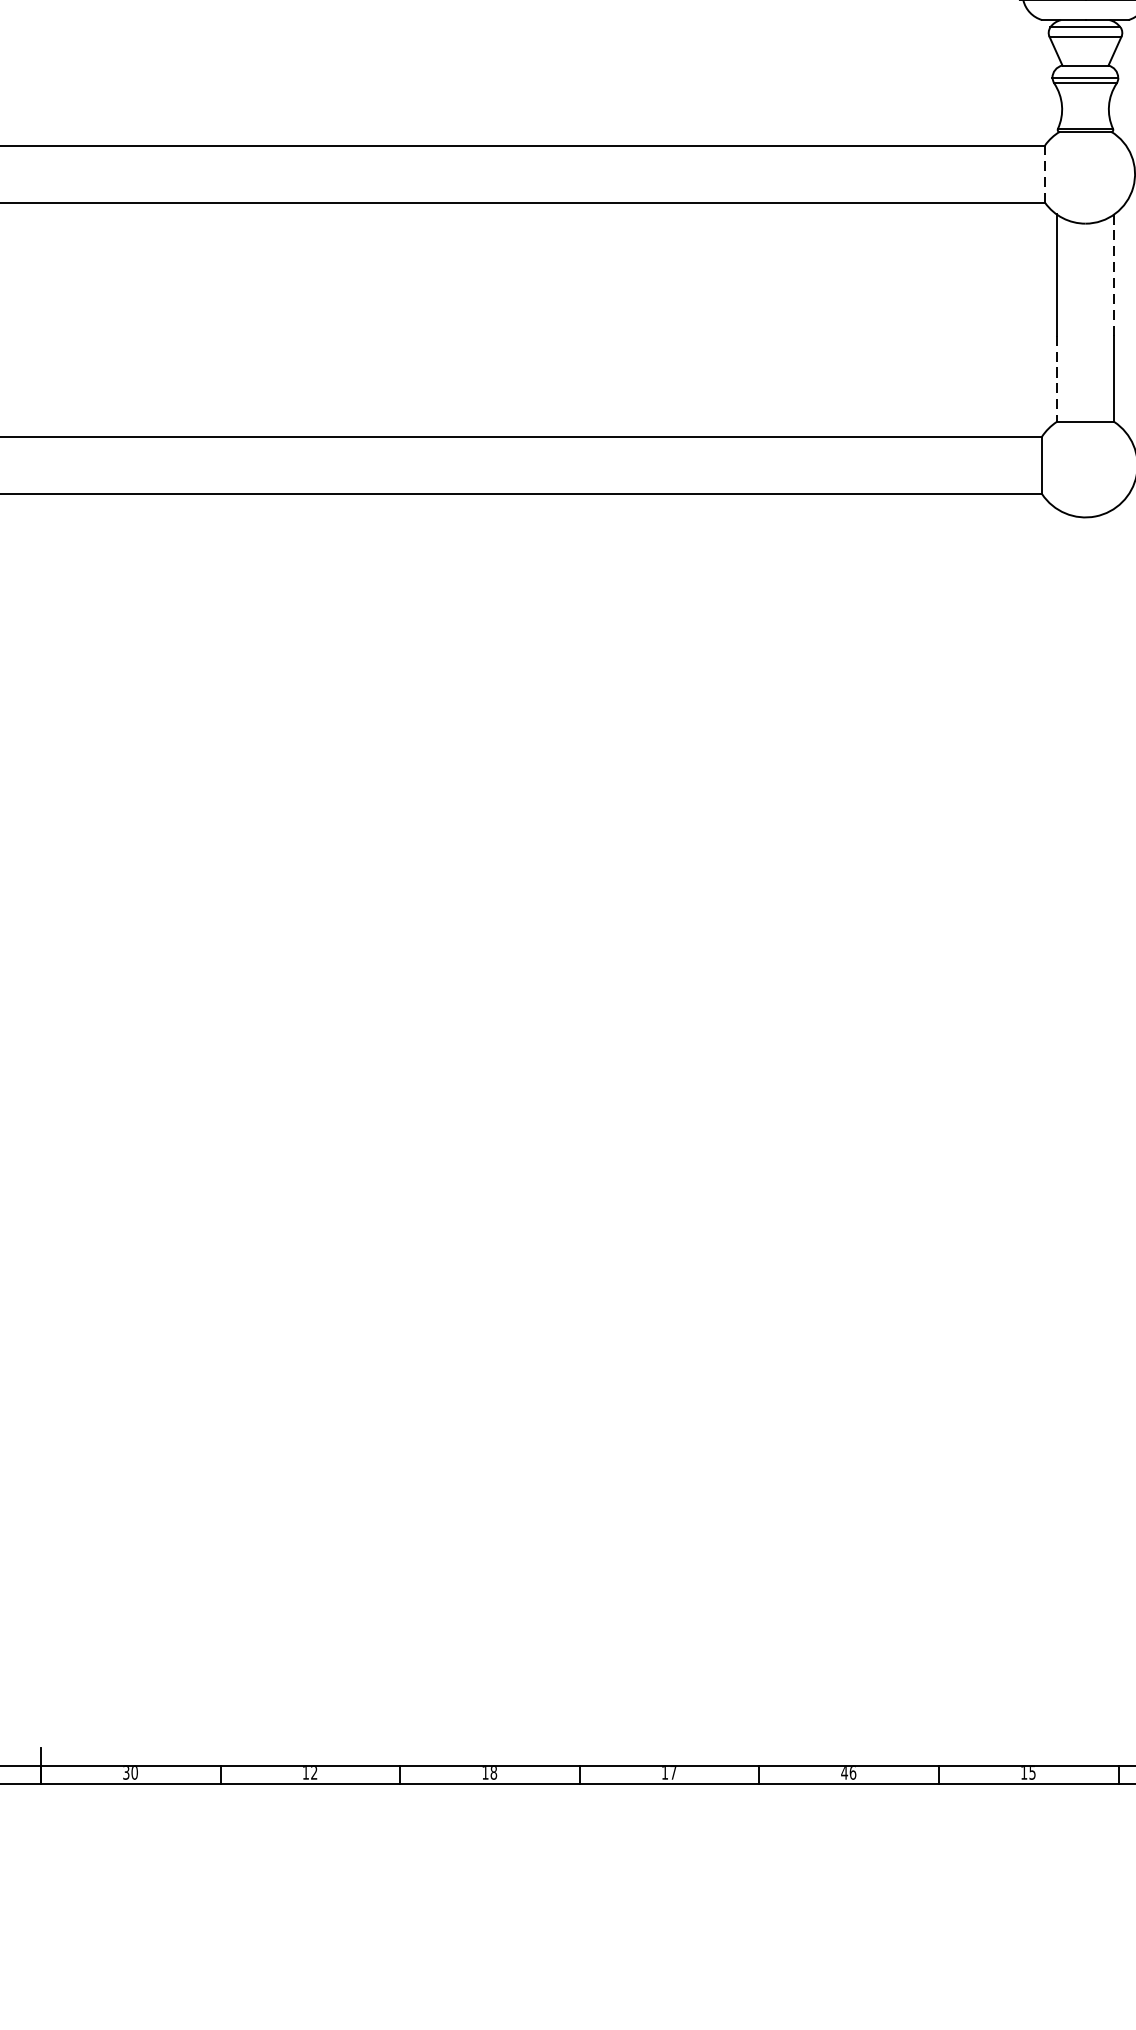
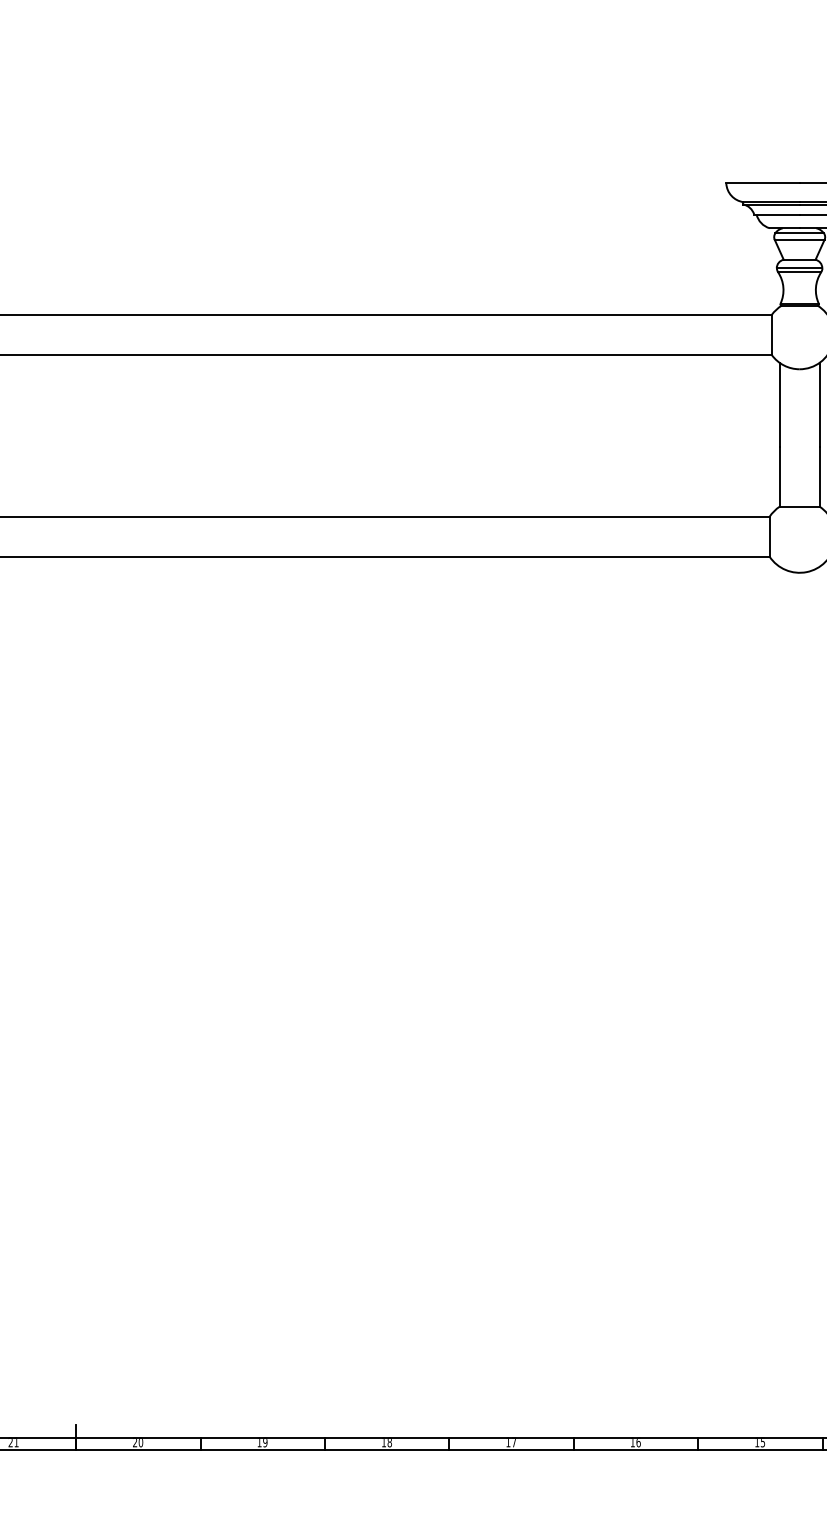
line: (1044, 173) -> (771, 334), dashed -> solid
line: (1114, 274) -> (819, 404), dashed -> solid
line: (1056, 378) -> (779, 476), dashed -> solid
text: (126, 1774) -> (135, 1443), 30 -> 20
text: (314, 1774) -> (265, 1443), 12 -> 19
text: (844, 1774) -> (632, 1443), 46 -> 16

